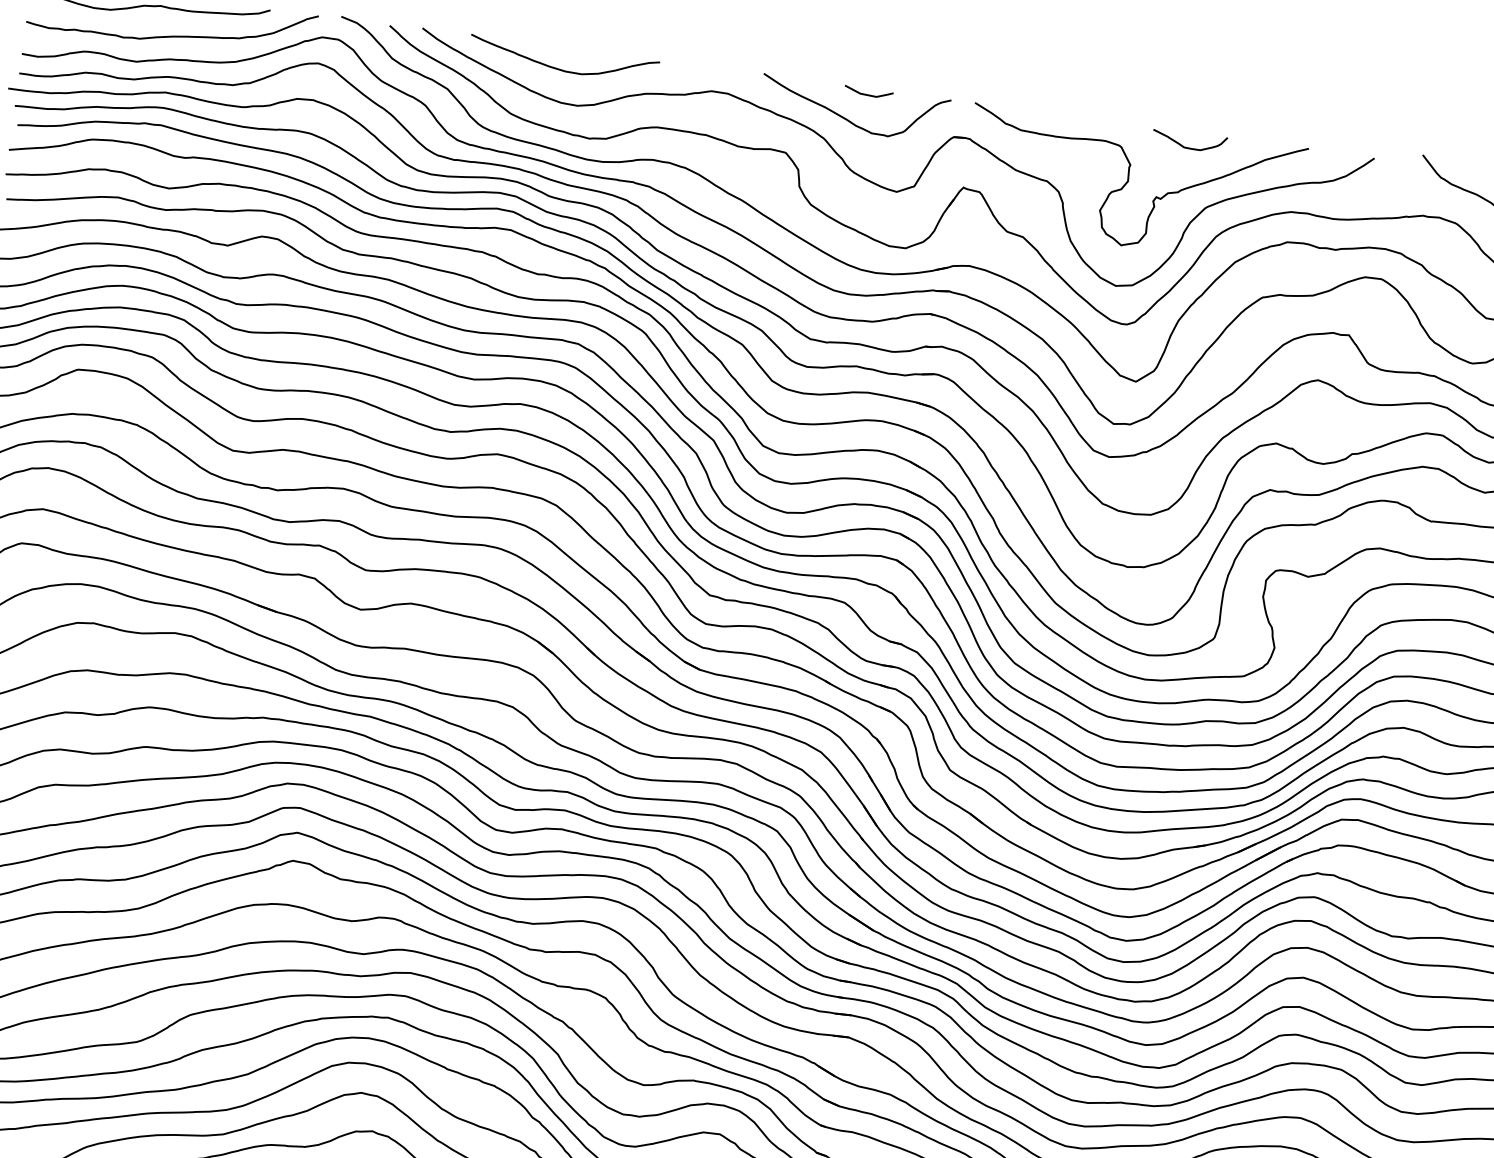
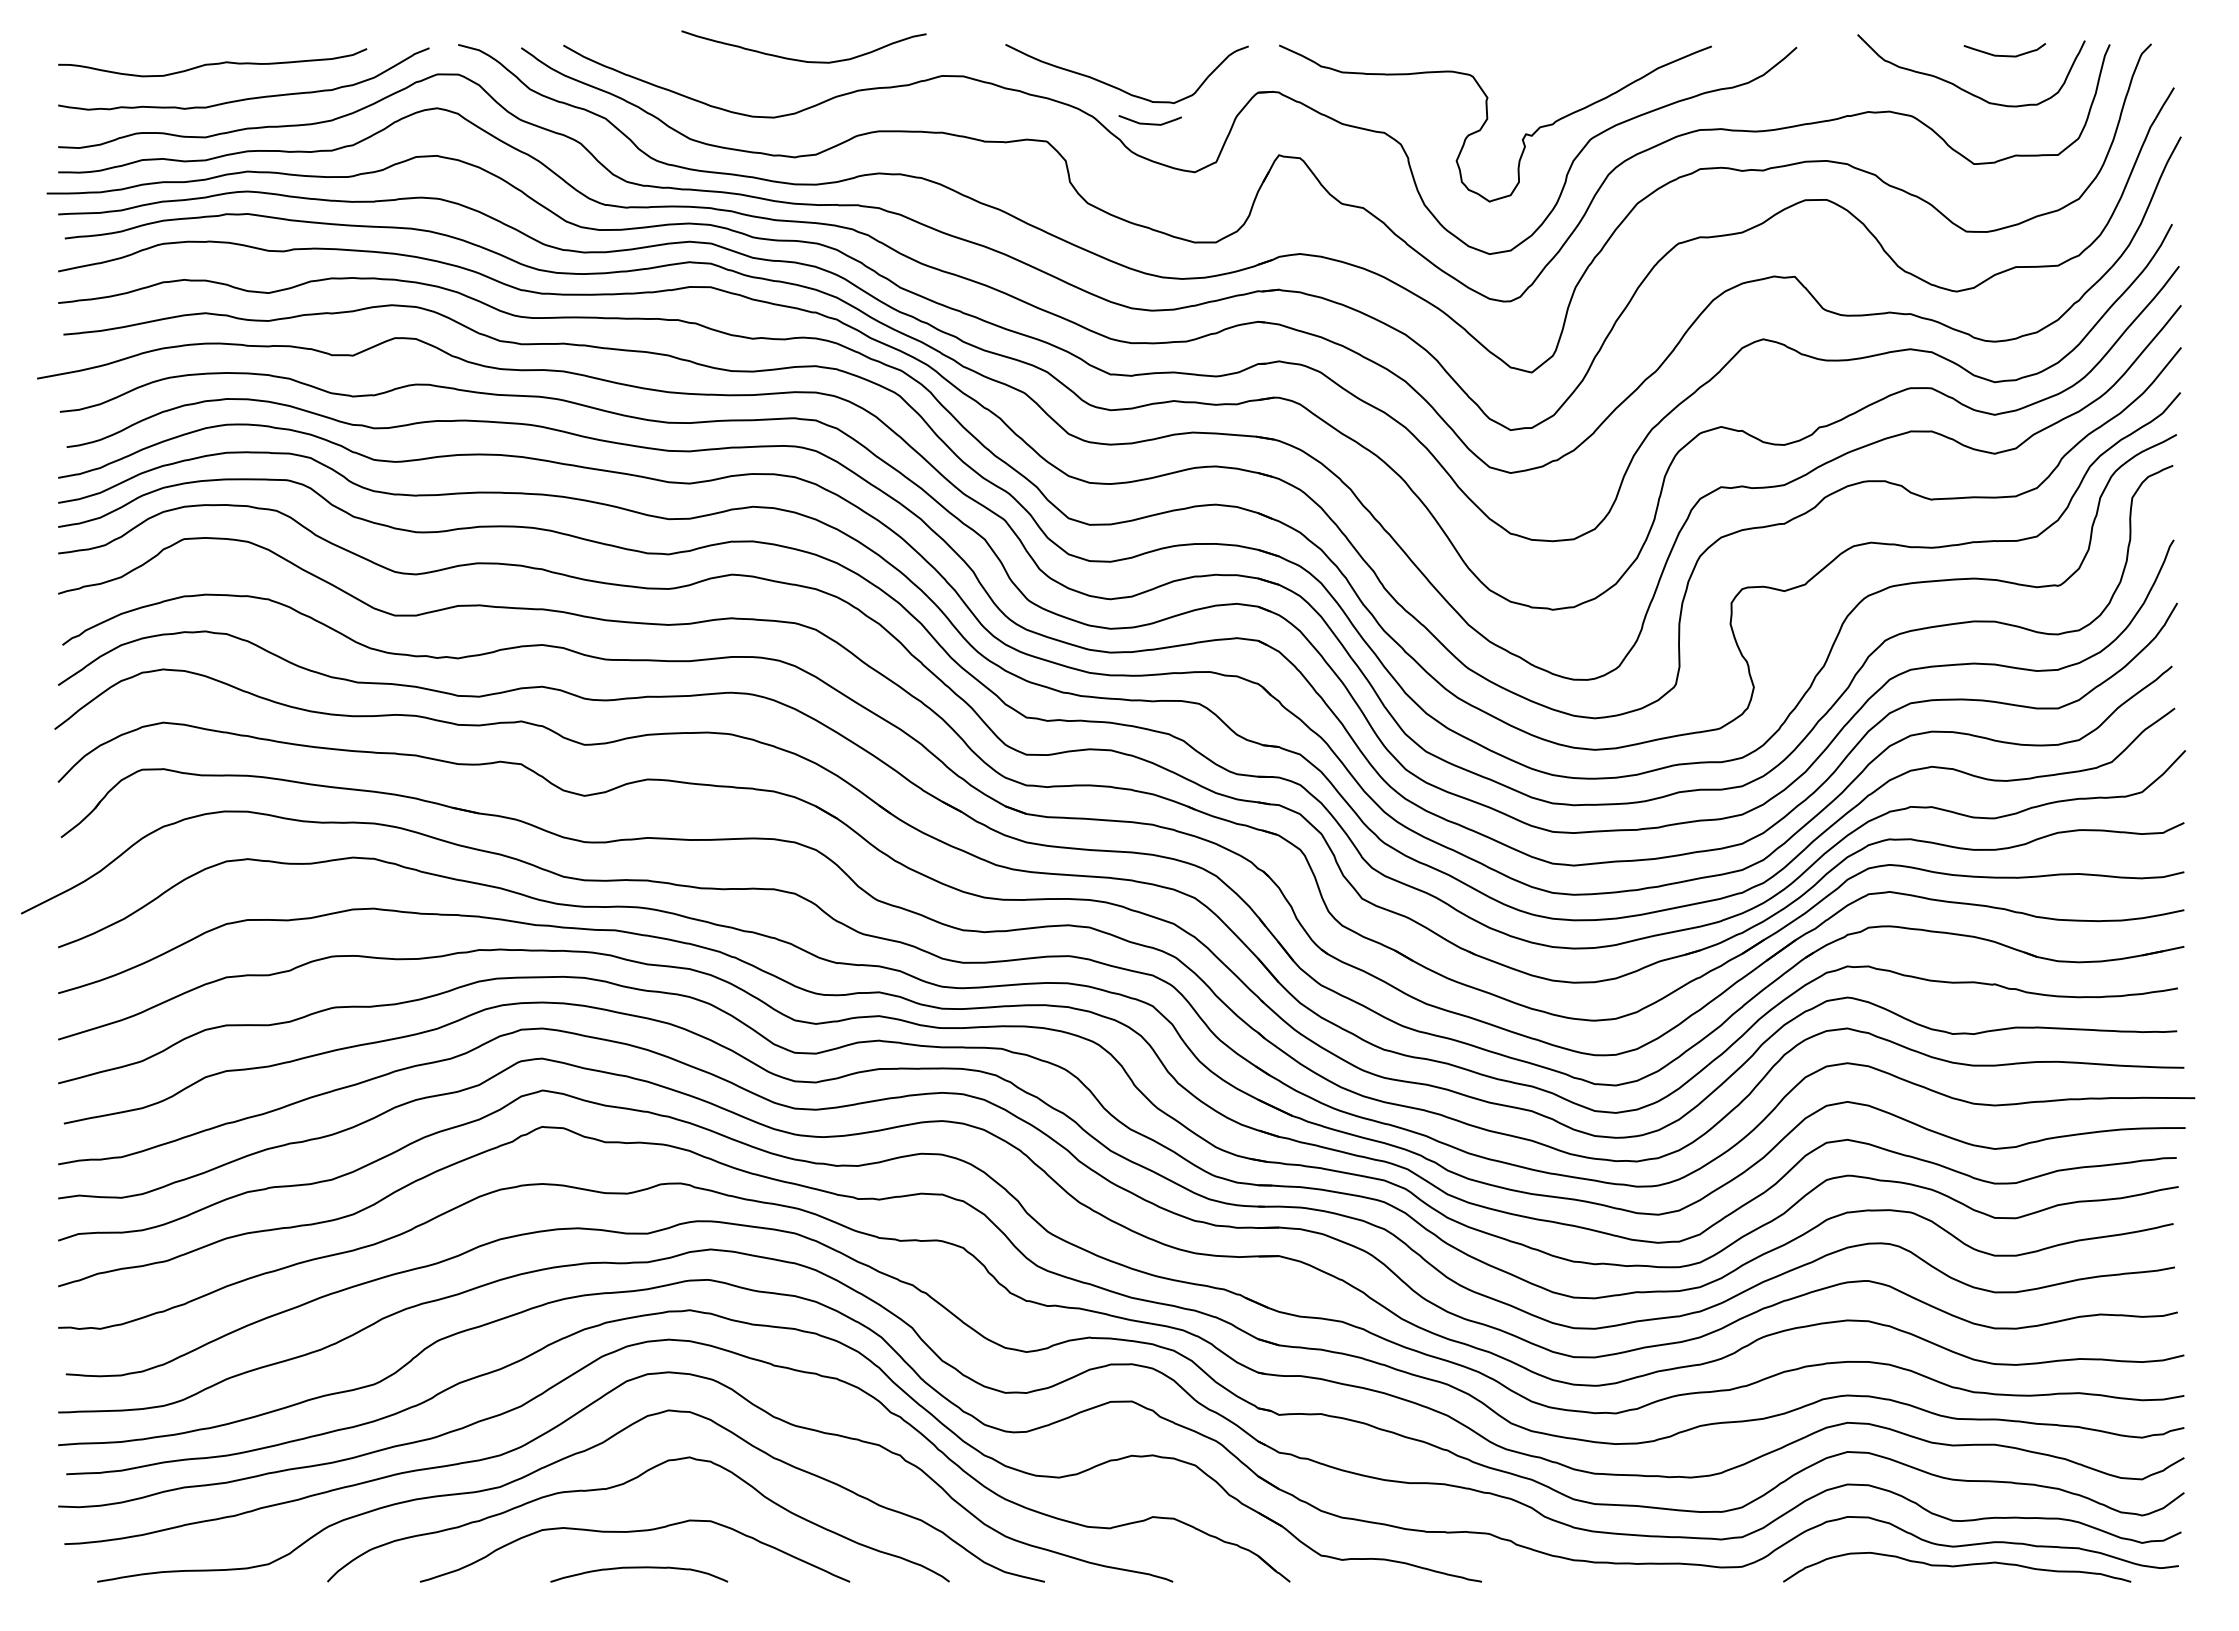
curve: (560, 68) -> (800, 59), moved
line: (867, 94) -> (1149, 123), moved
curve: (1188, 147) -> (1558, 65), removed

